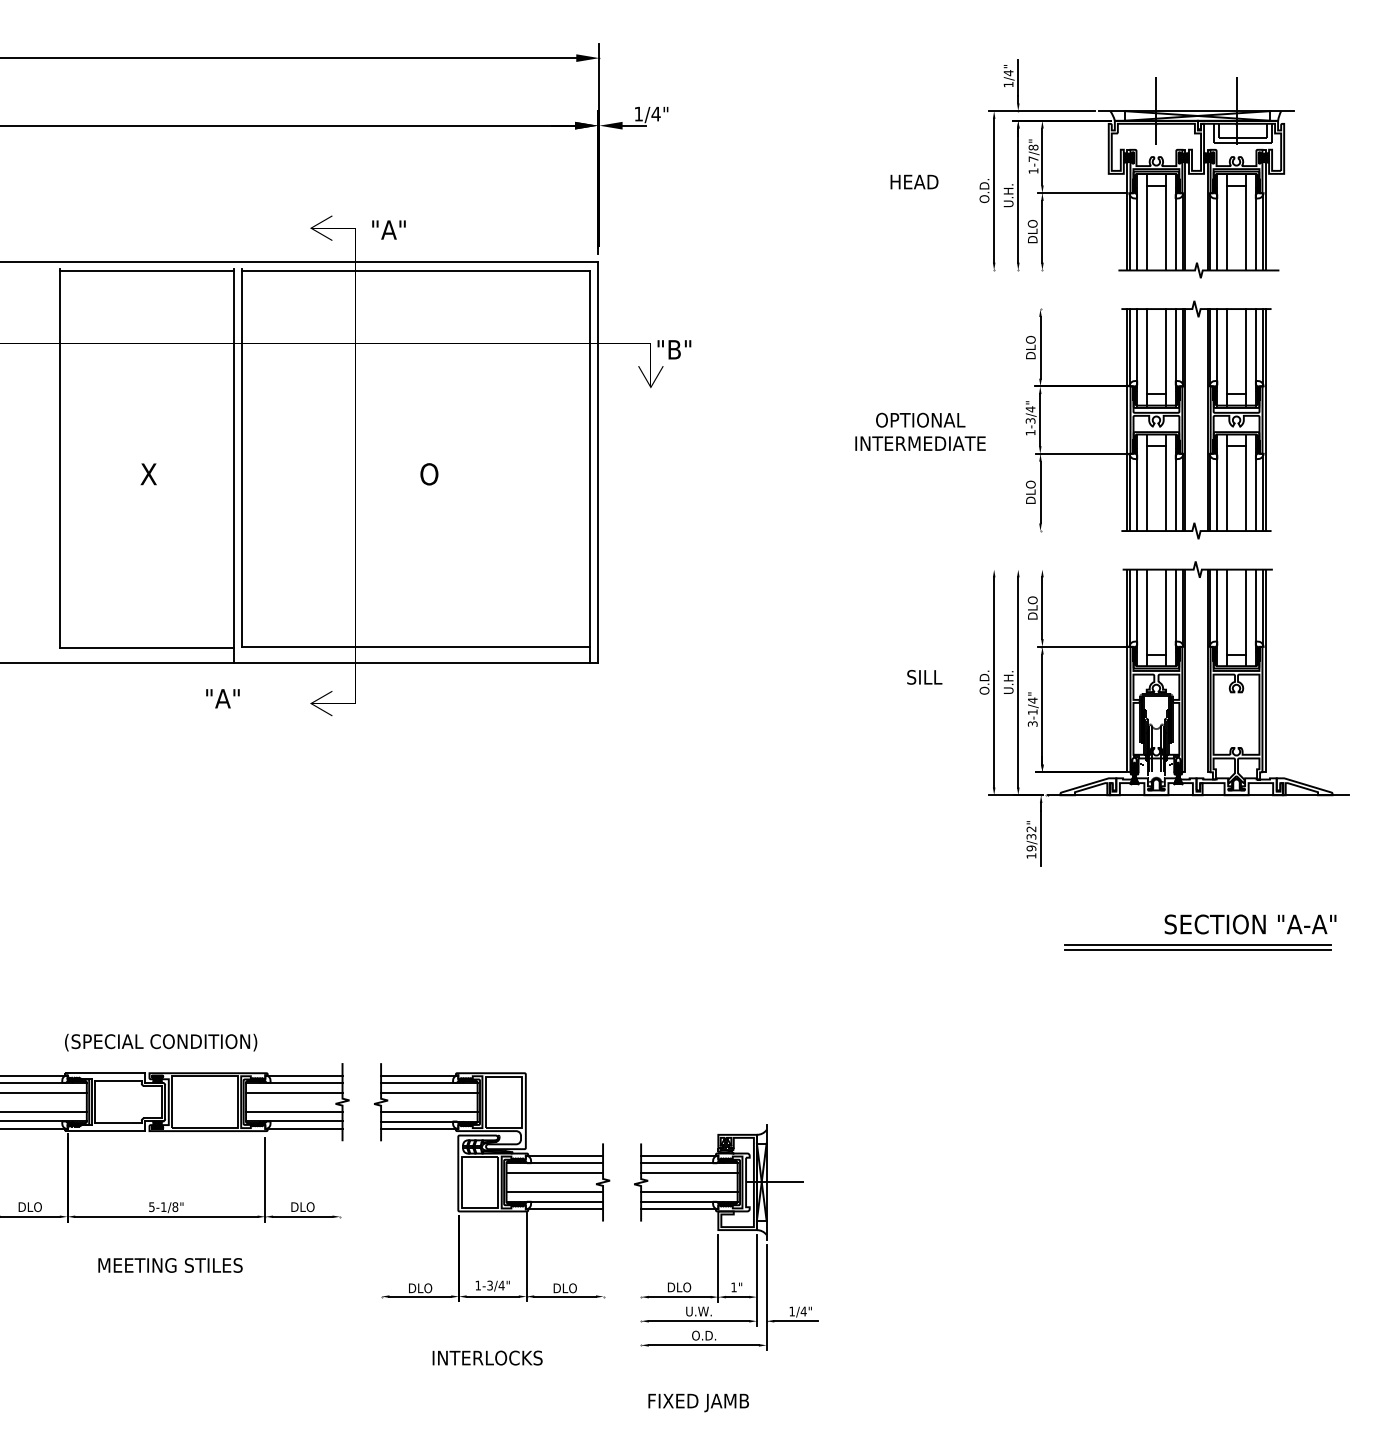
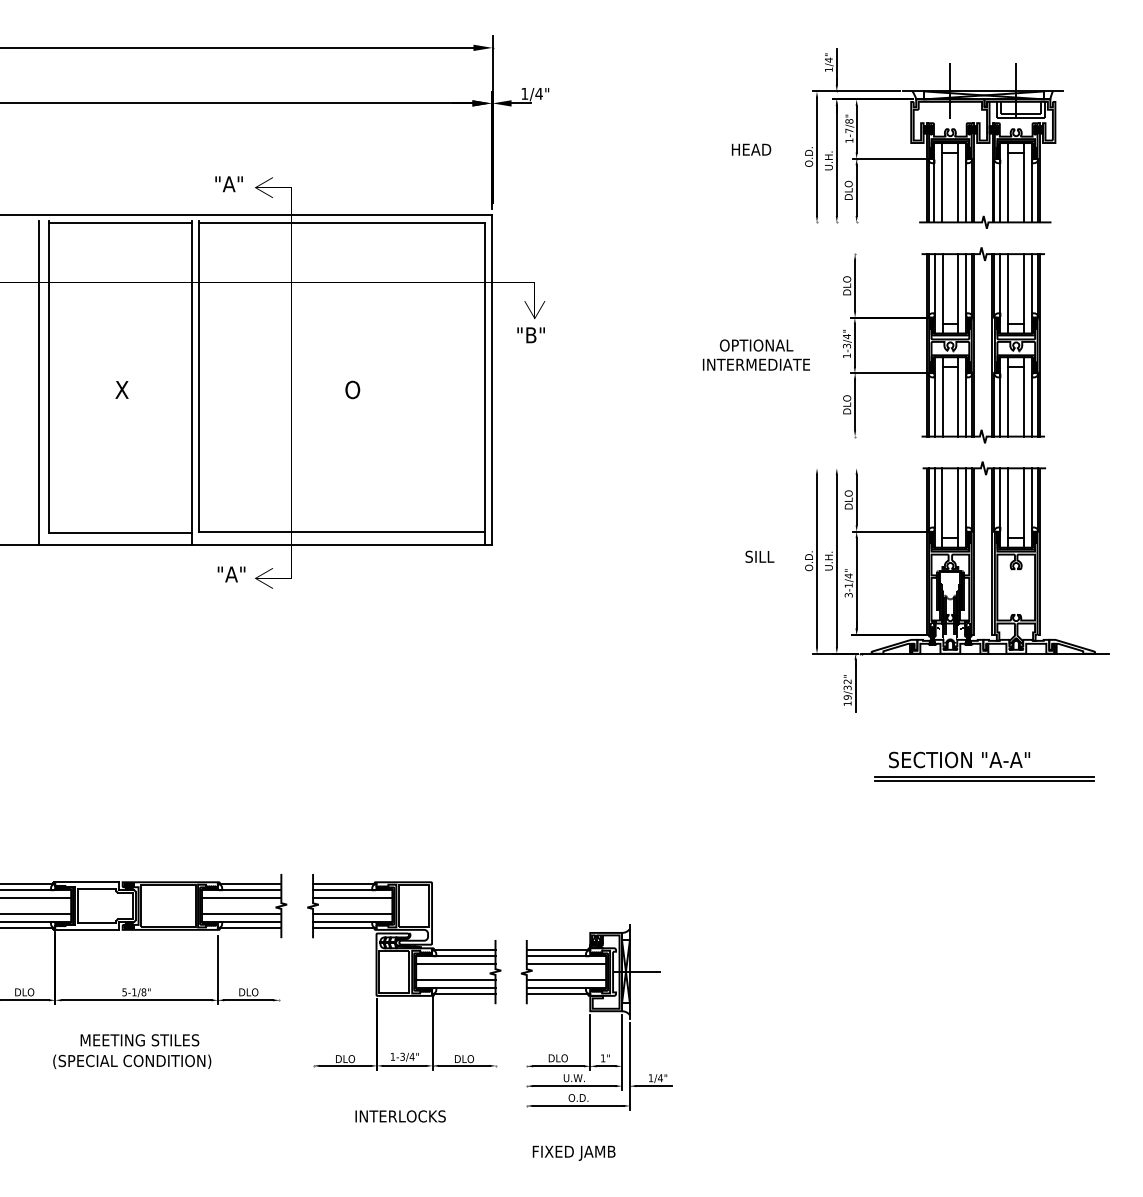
text: (388, 229) -> (228, 183), moved
text: (674, 349) -> (531, 335), moved
line: (47, 465) -> (38, 382), added
text: (222, 698) -> (231, 574), moved
text: (1250, 924) -> (959, 760), moved
text: (161, 1042) -> (132, 1061), moved

